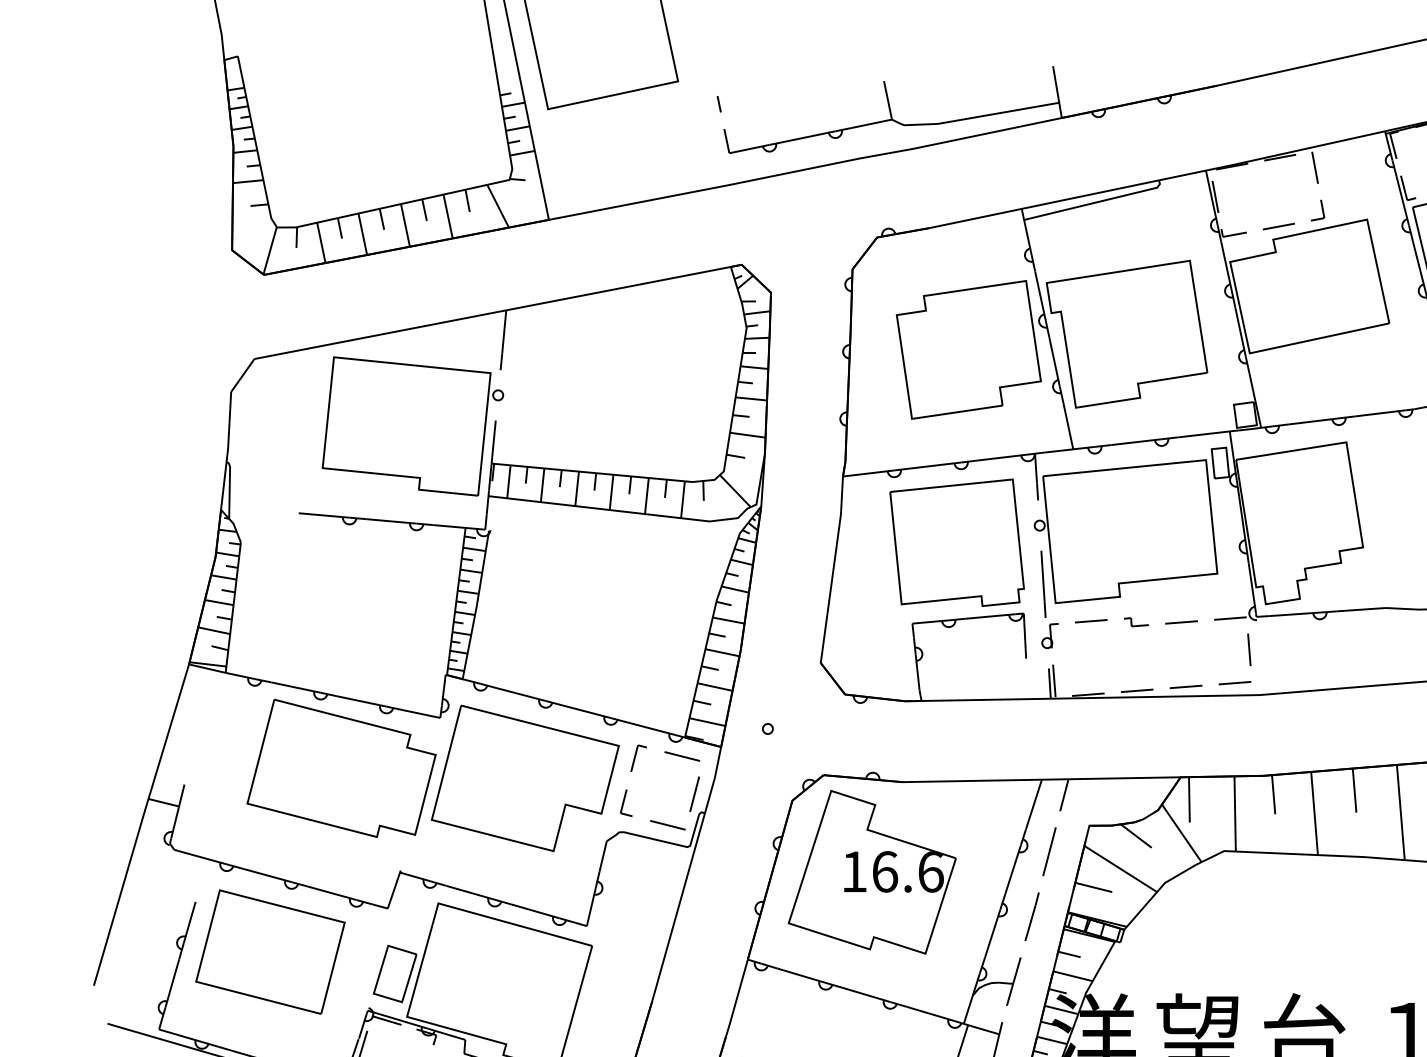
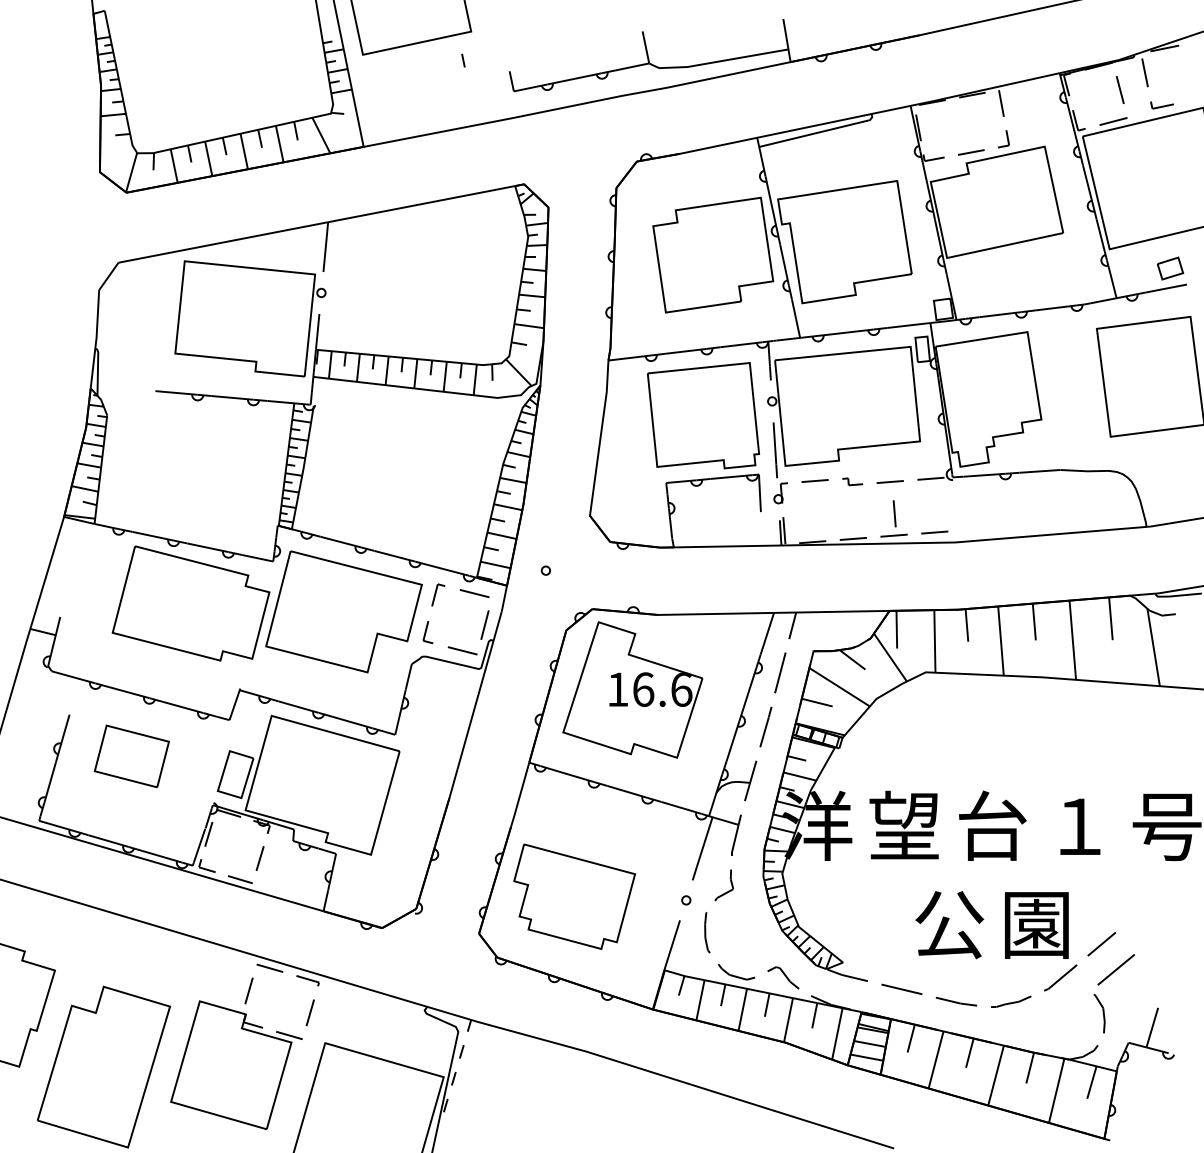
line: (719, 104) -> (463, 60), moved
line: (1249, 649) -> (894, 513), moved
part: (270, 952) -> (131, 756), size x0.6

